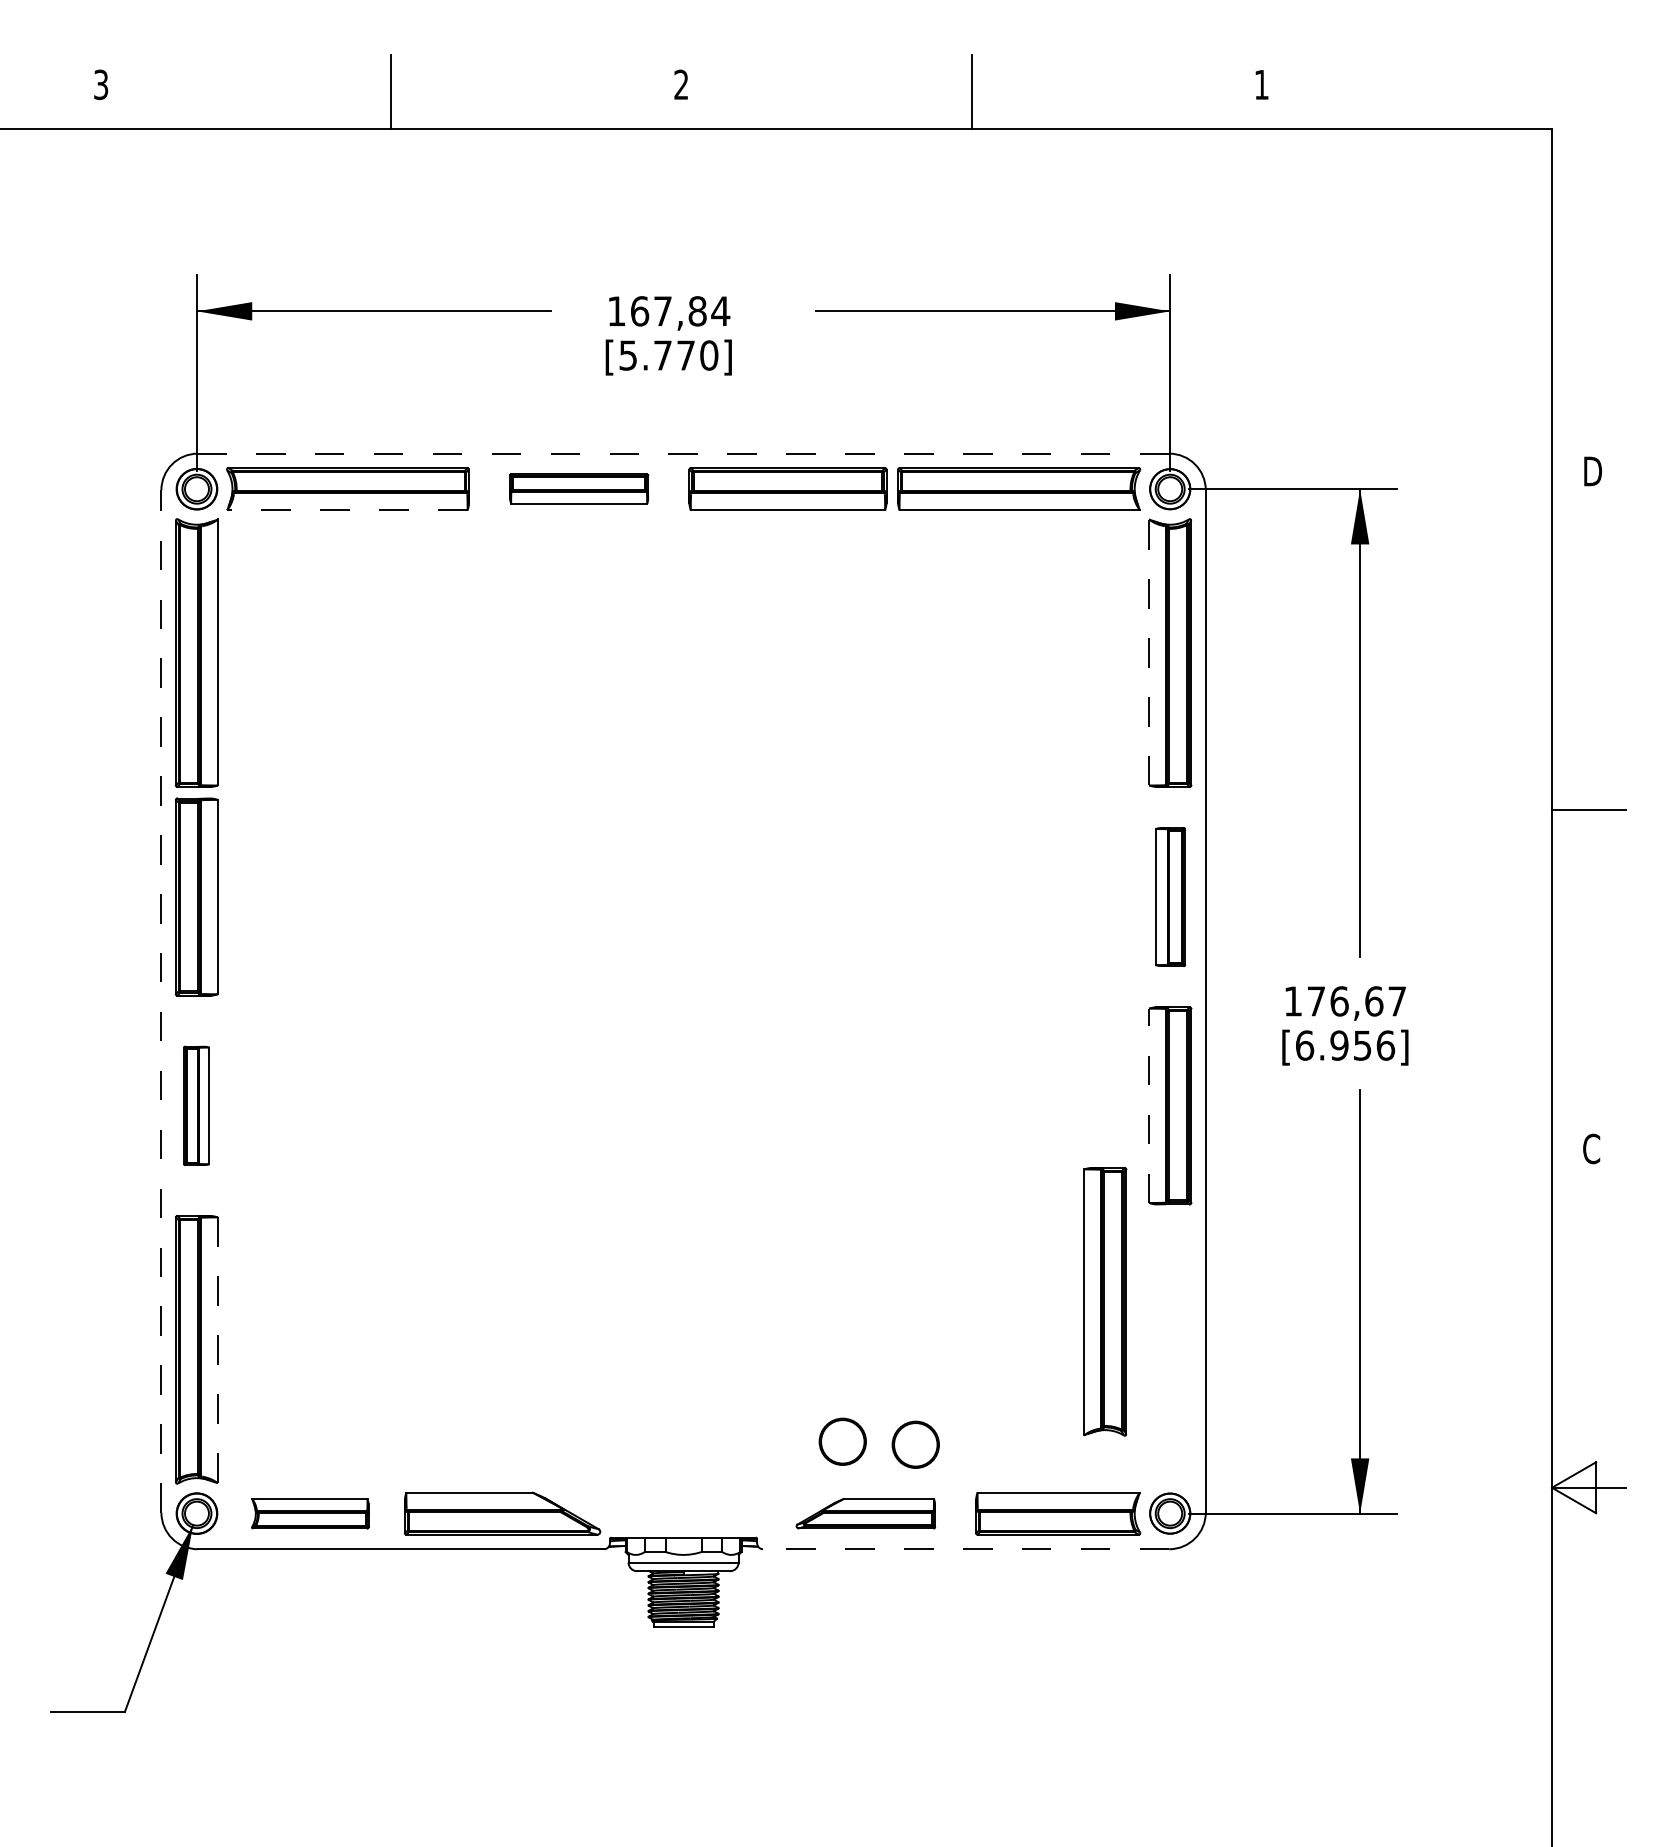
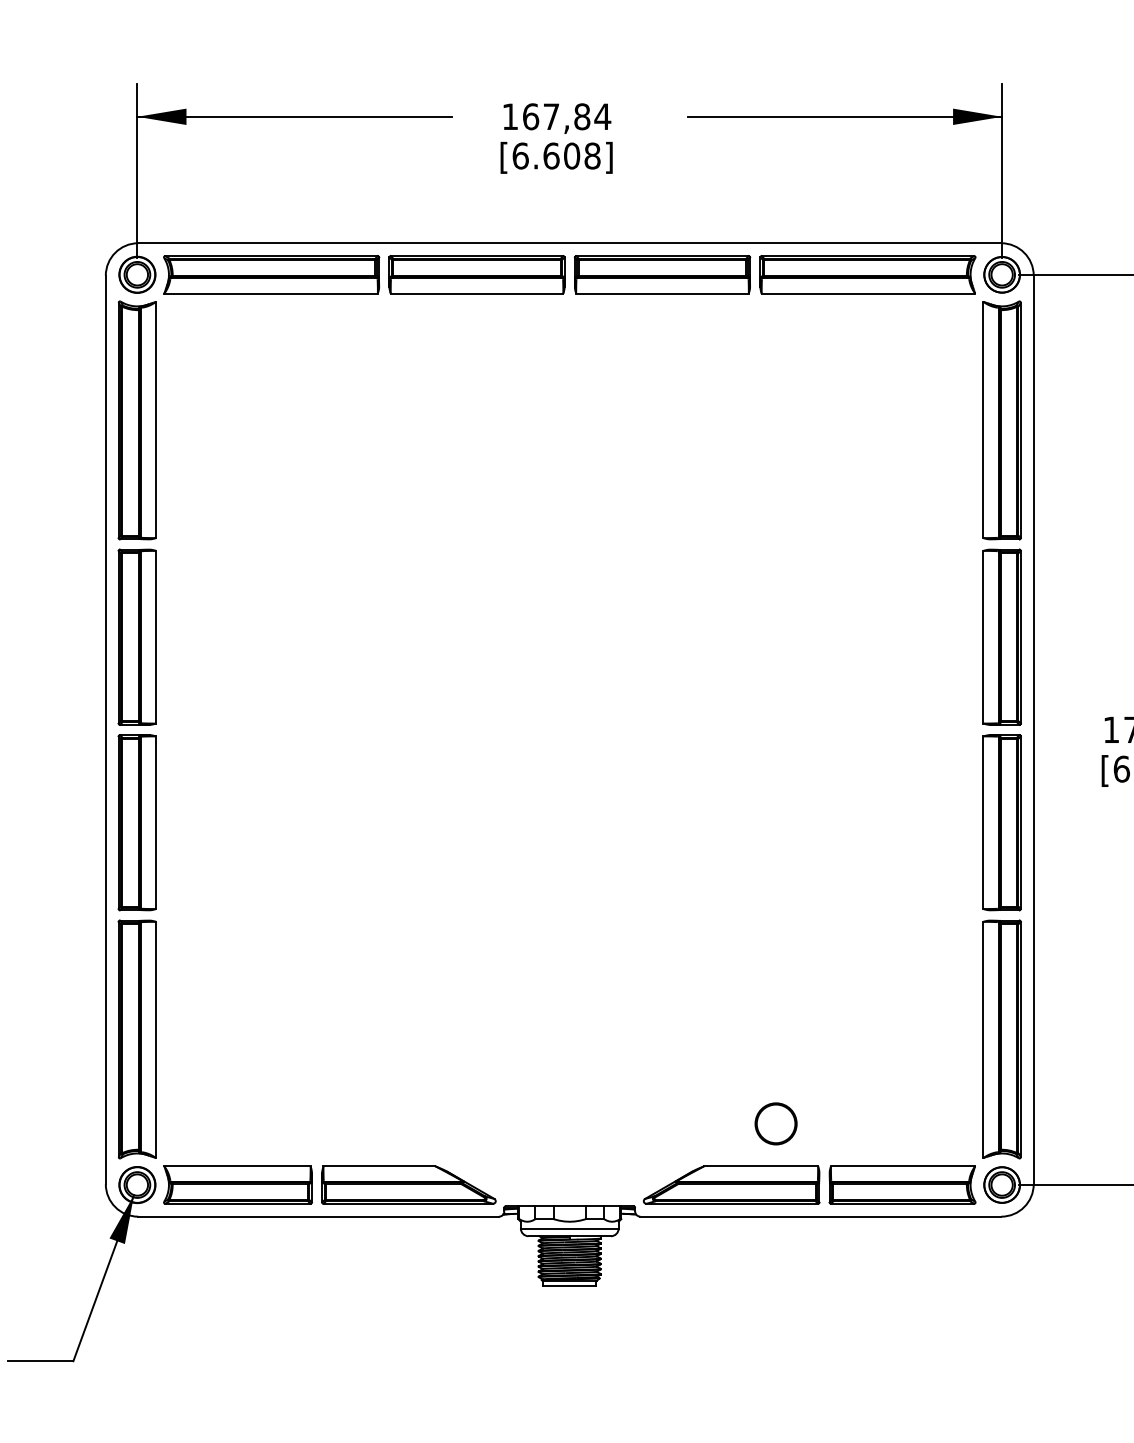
text: (668, 355) -> (556, 156), [5.770] -> [6.608]
line: (683, 453) -> (569, 243), dashed -> solid
part: (578, 488) -> (476, 274), size x1.43
line: (346, 510) -> (270, 293), dashed -> solid
line: (1149, 652) -> (983, 419), dashed -> solid
part: (1170, 896) -> (1002, 636), size x1.43
line: (161, 1000) -> (105, 729), dashed -> solid
part: (196, 1105) -> (136, 822), size x1.67
line: (1149, 1105) -> (983, 822), dashed -> solid
part: (1105, 1301) -> (1002, 1039), moved
line: (218, 1350) -> (156, 1040), dashed -> solid
part: (842, 1441) -> (710, 1120), removed
part: (310, 1513) -> (238, 1184), size x1.43
part: (865, 1513) -> (731, 1184), size x1.43
line: (965, 1549) -> (820, 1216), dashed -> solid

